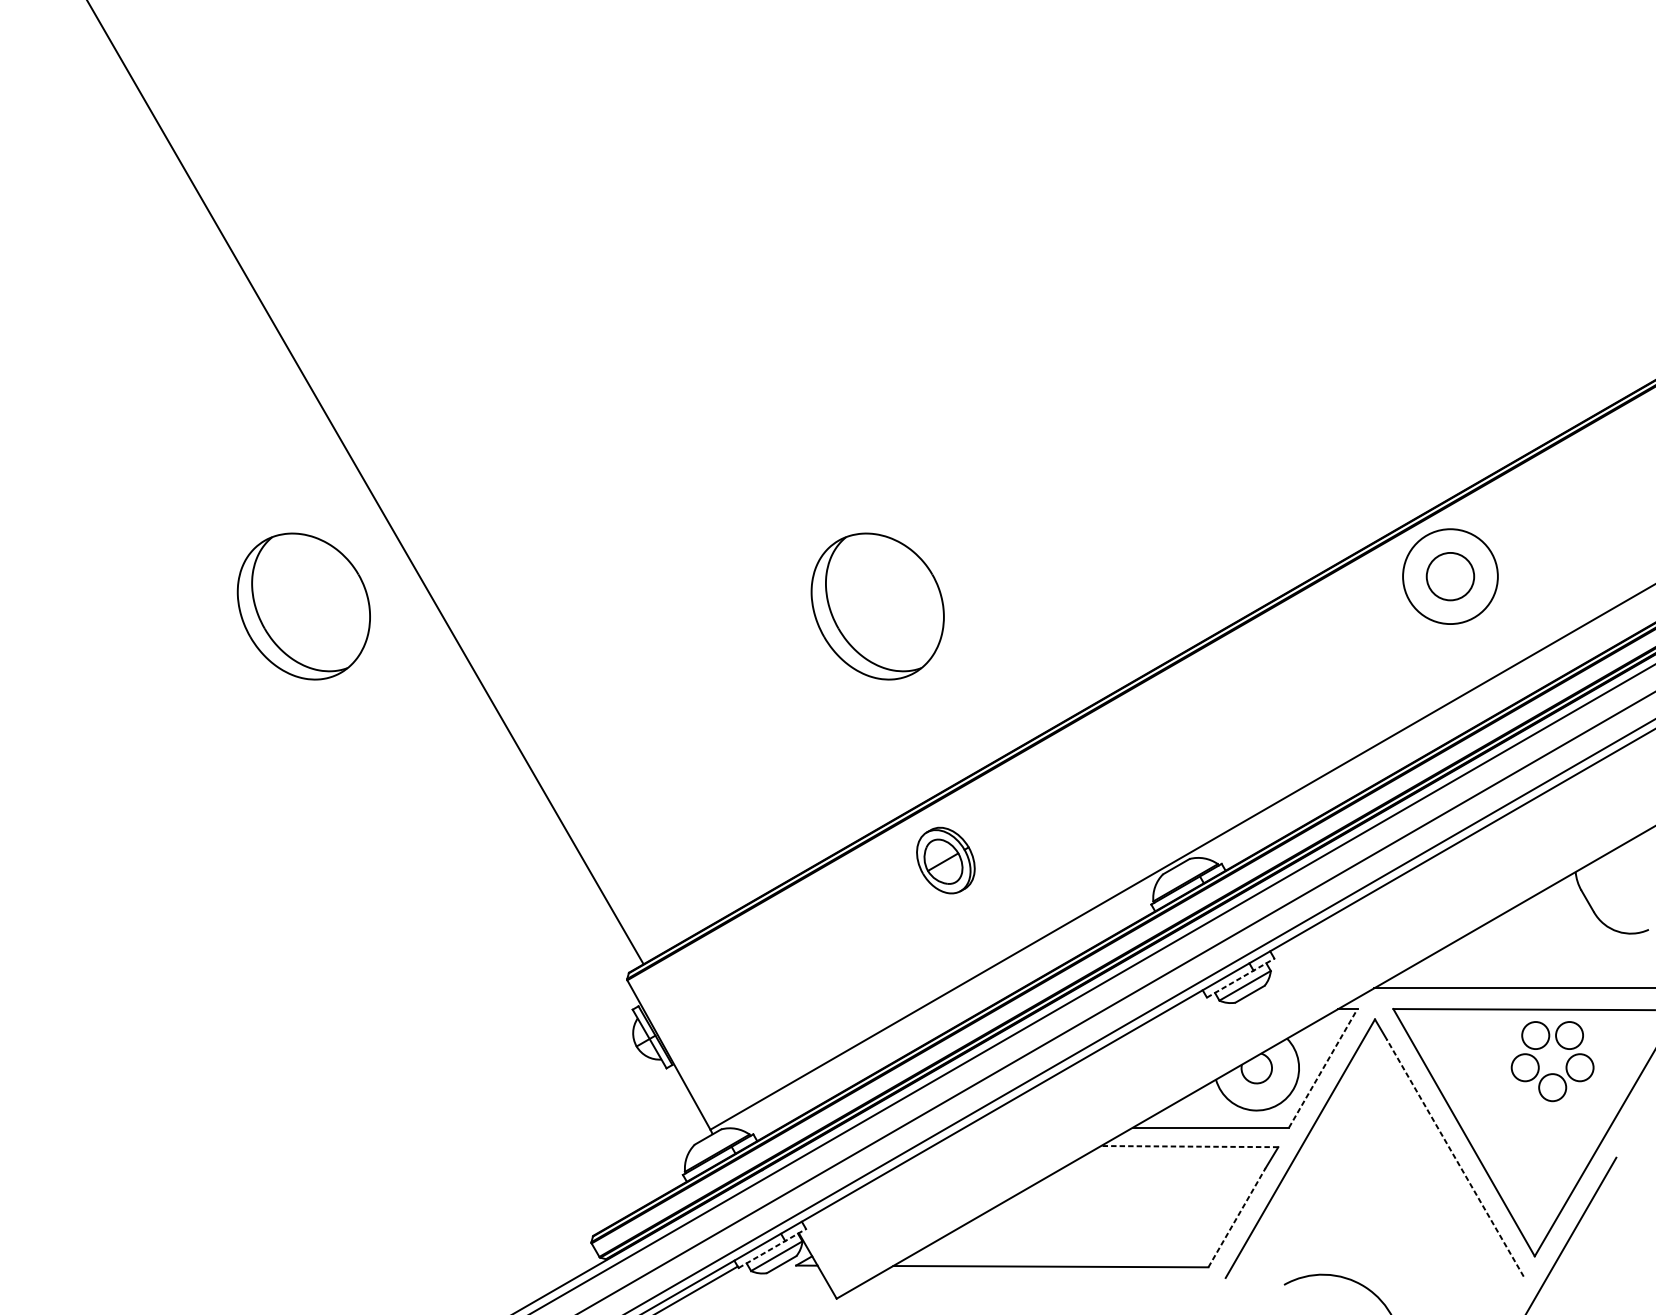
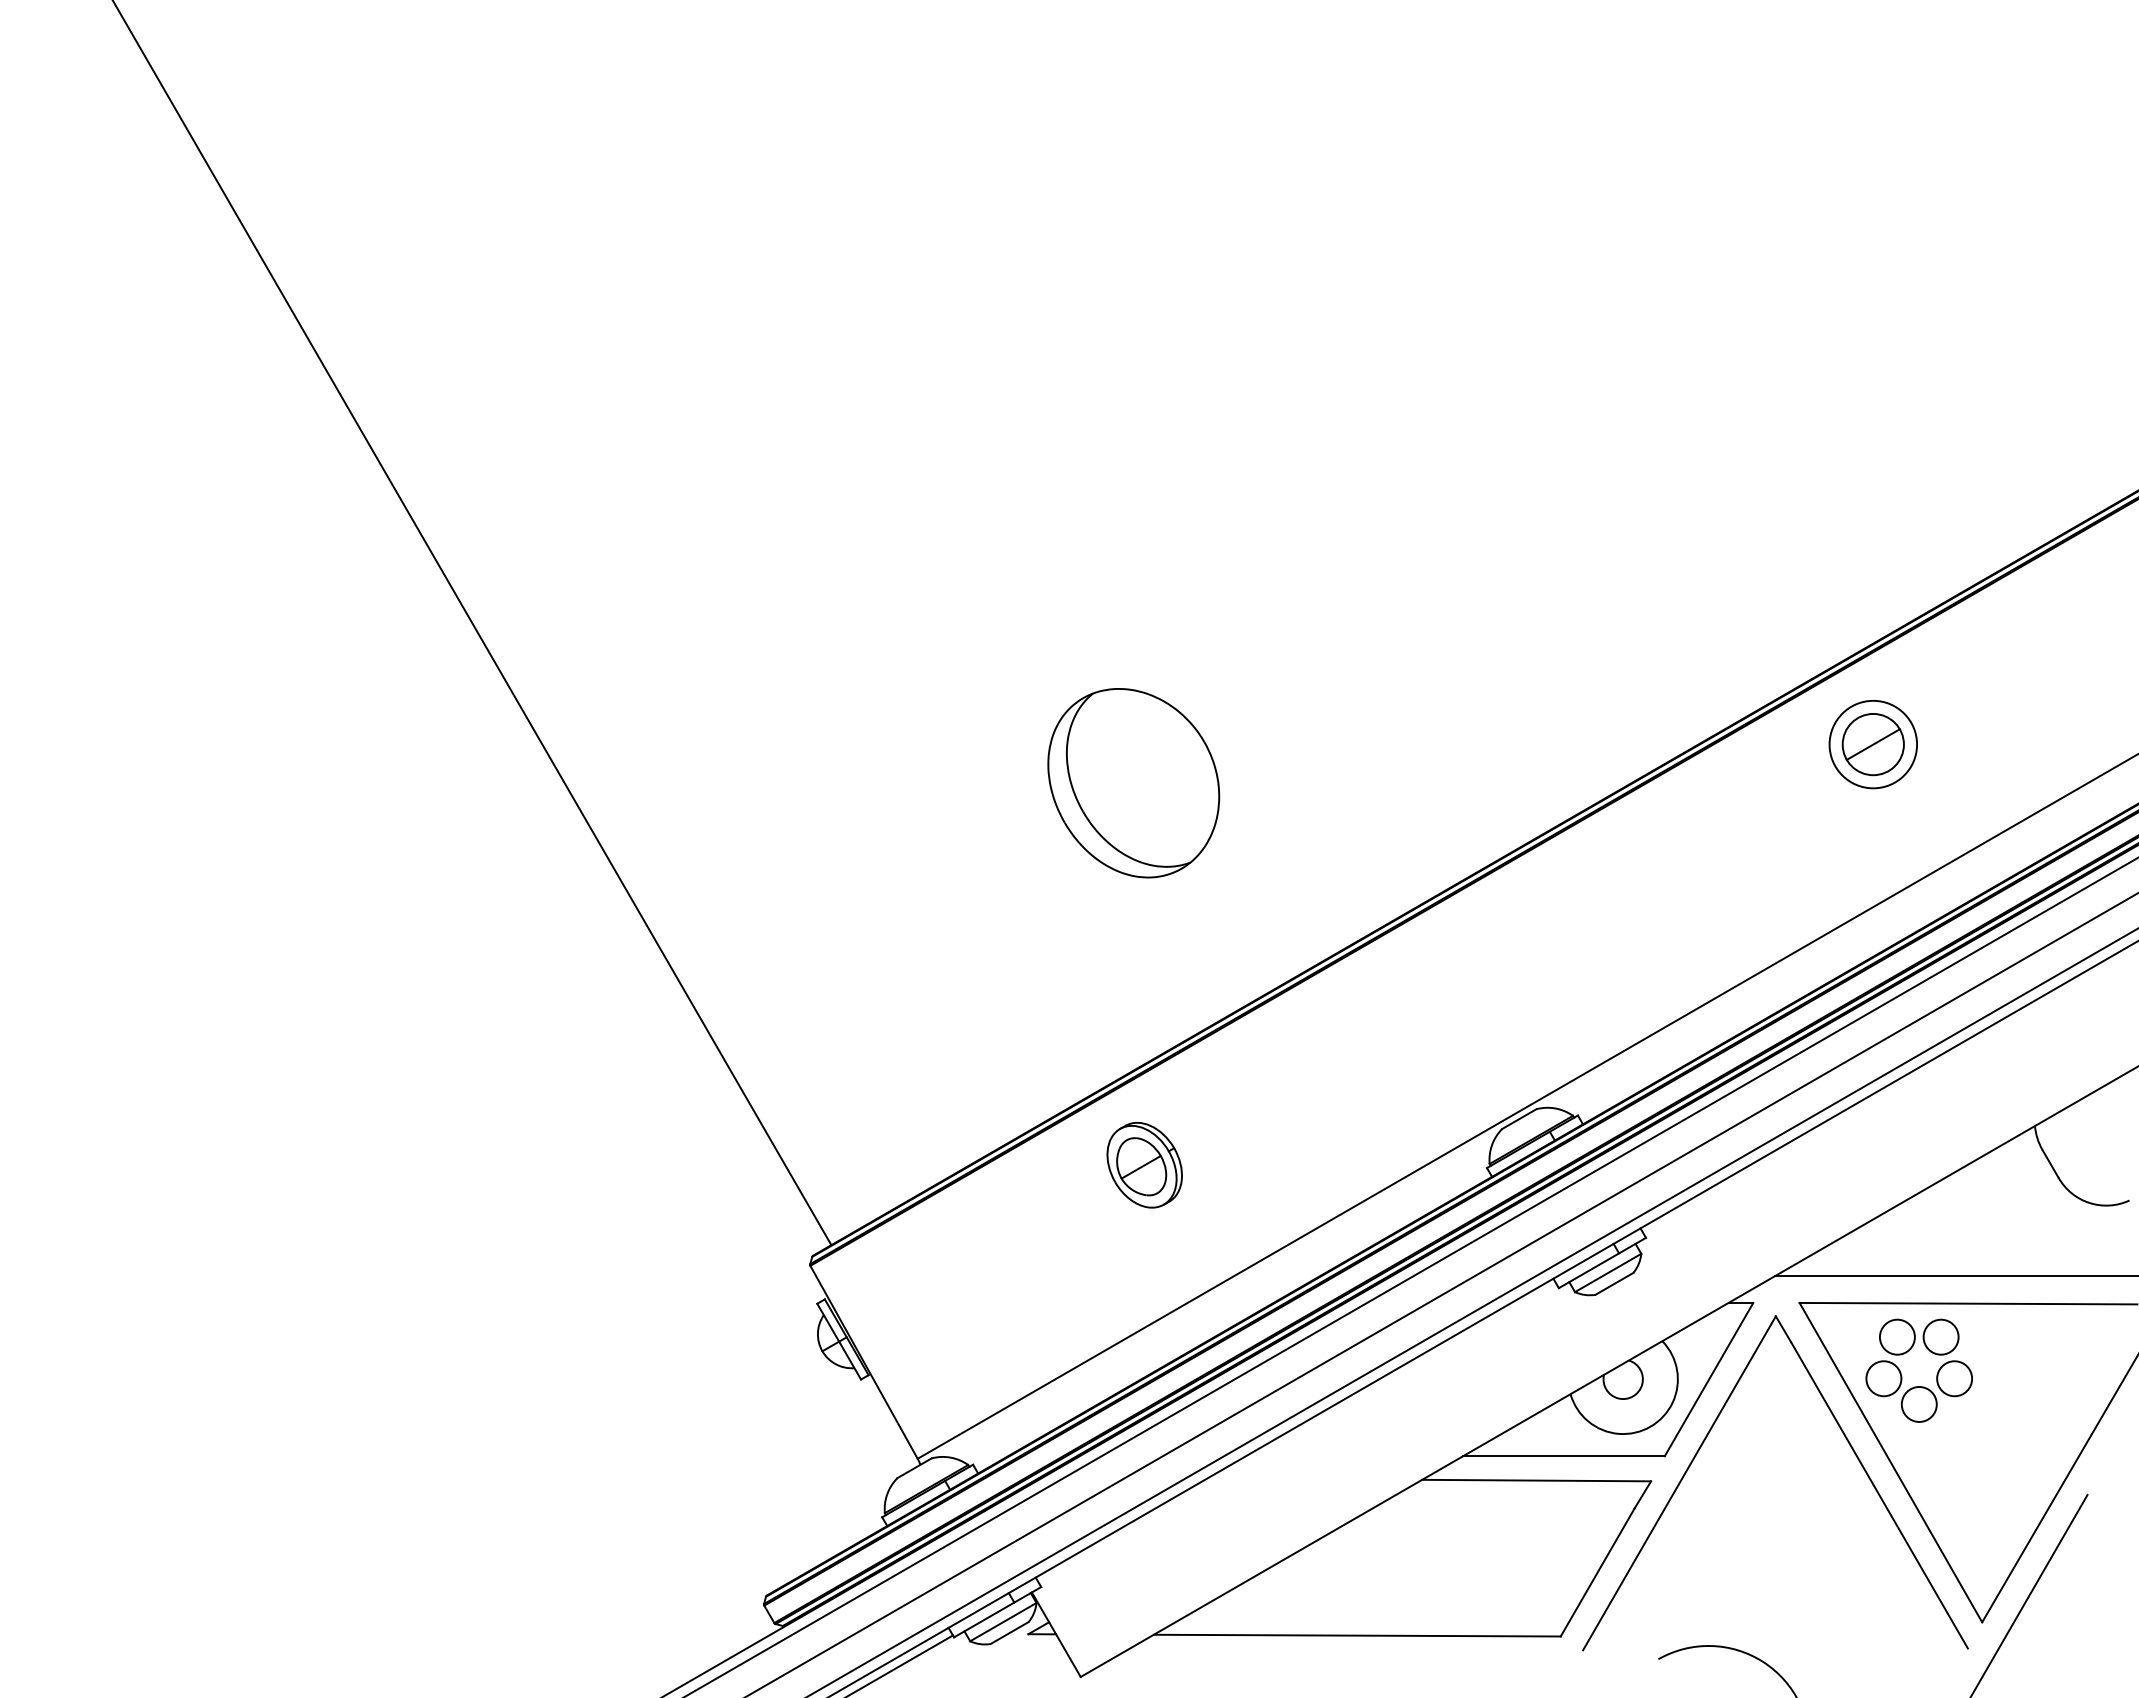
line: (1449, 576) -> (1872, 744), added
circle: (1450, 576) -> (1873, 744), size x0.71
part: (303, 606) -> (392, 783), removed
part: (945, 860) -> (1144, 1164), moved
line: (1240, 977) -> (1602, 1262), dashed -> solid
line: (1323, 1068) -> (1709, 1379), dashed -> solid
part: (1552, 1073) -> (1918, 1386), moved
line: (1189, 1146) -> (1536, 1480), dashed -> solid
line: (1455, 1158) -> (1879, 1495), dashed -> solid
line: (1236, 1217) -> (1597, 1572), dashed -> solid
line: (773, 1247) -> (998, 1611), dashed -> solid

